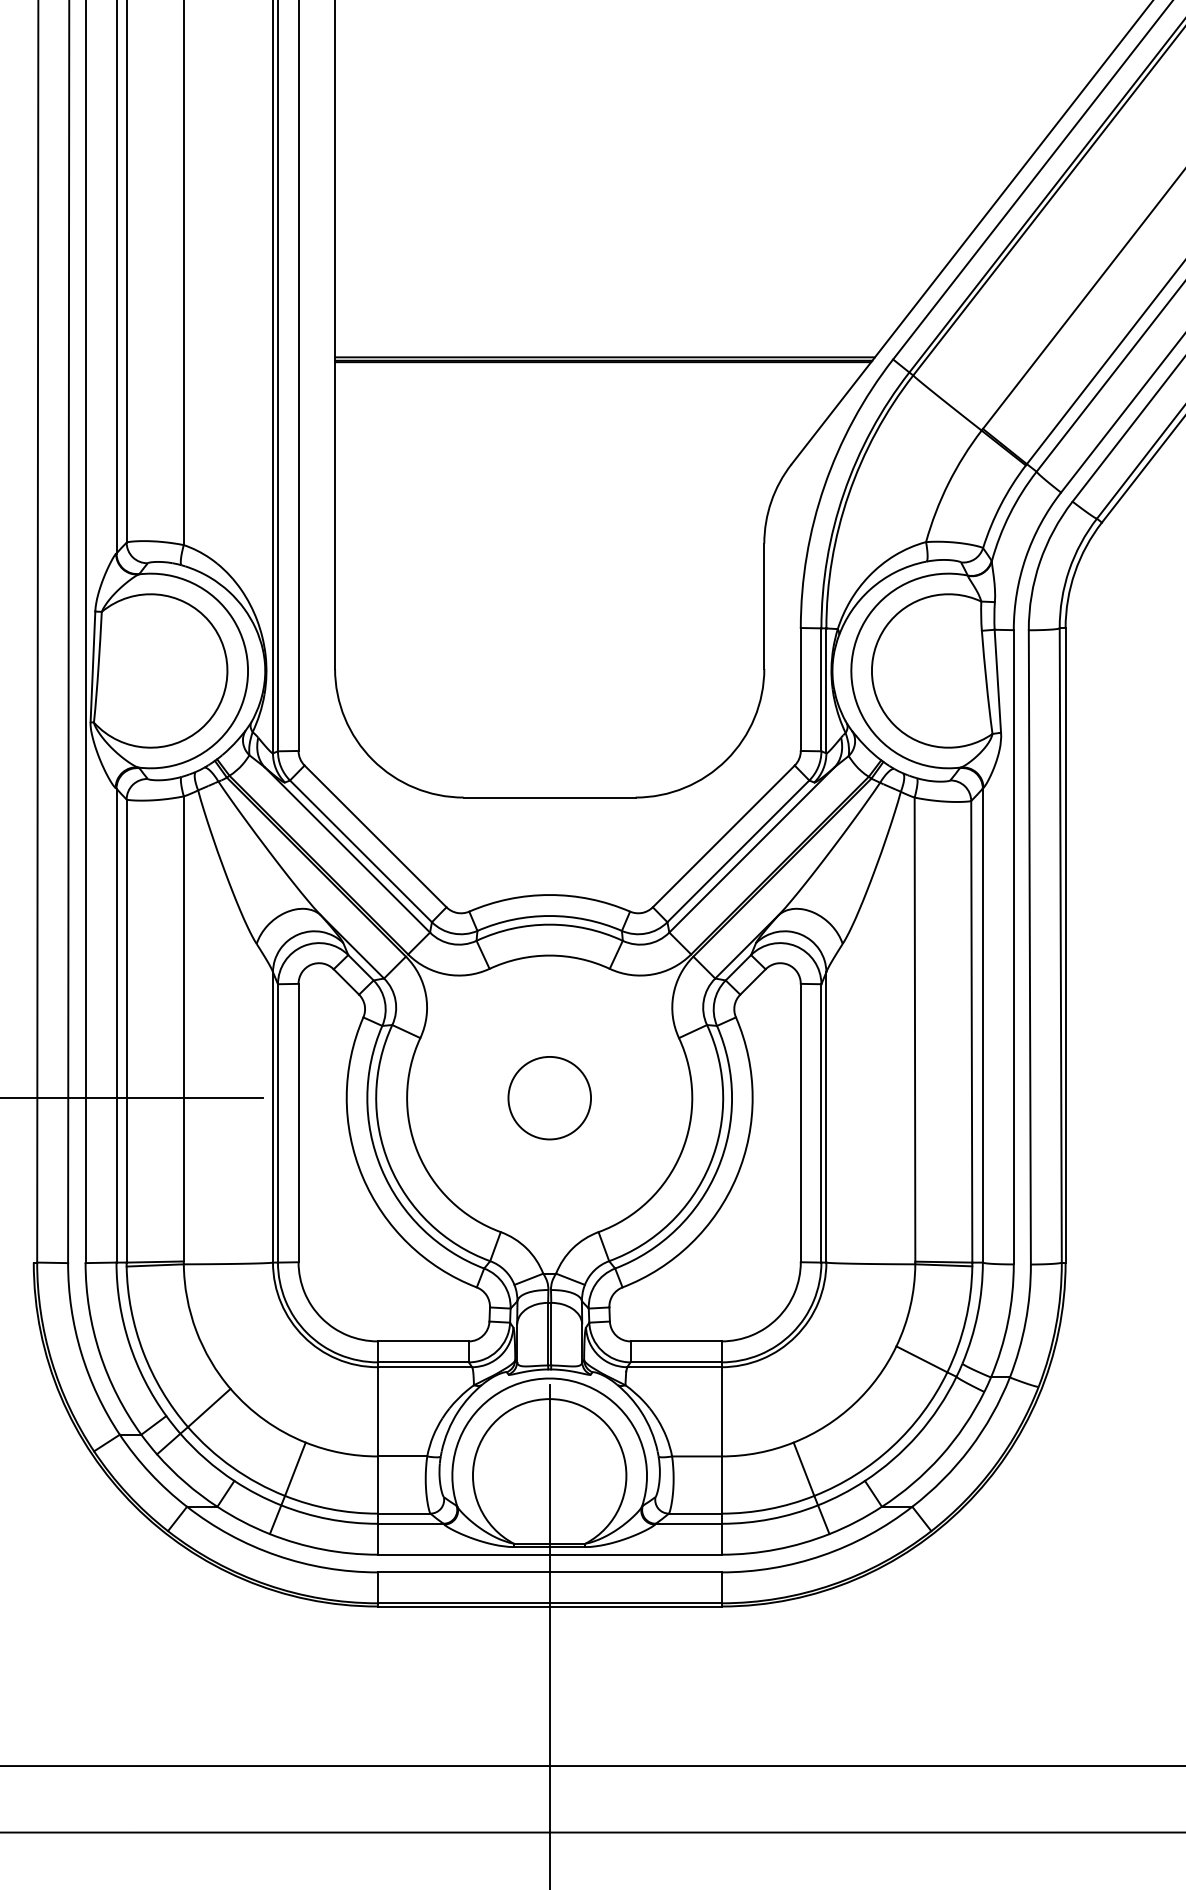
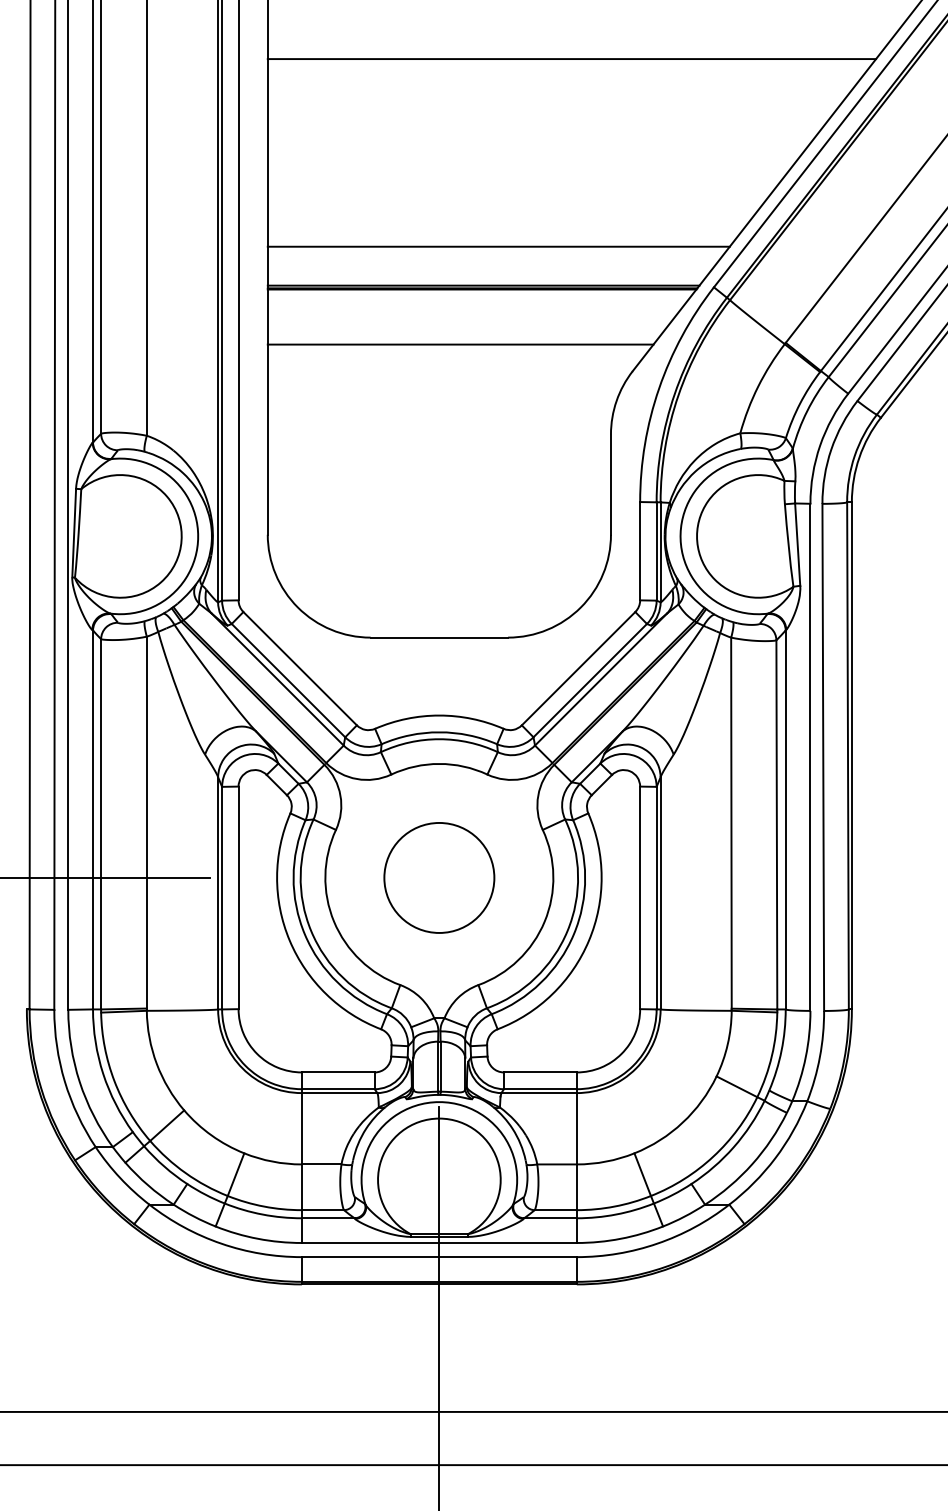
line: (714, 74) -> (571, 59), added
line: (623, 308) -> (498, 246), added
line: (576, 430) -> (460, 344), added
circle: (549, 1097) -> (439, 877), size x1.67

